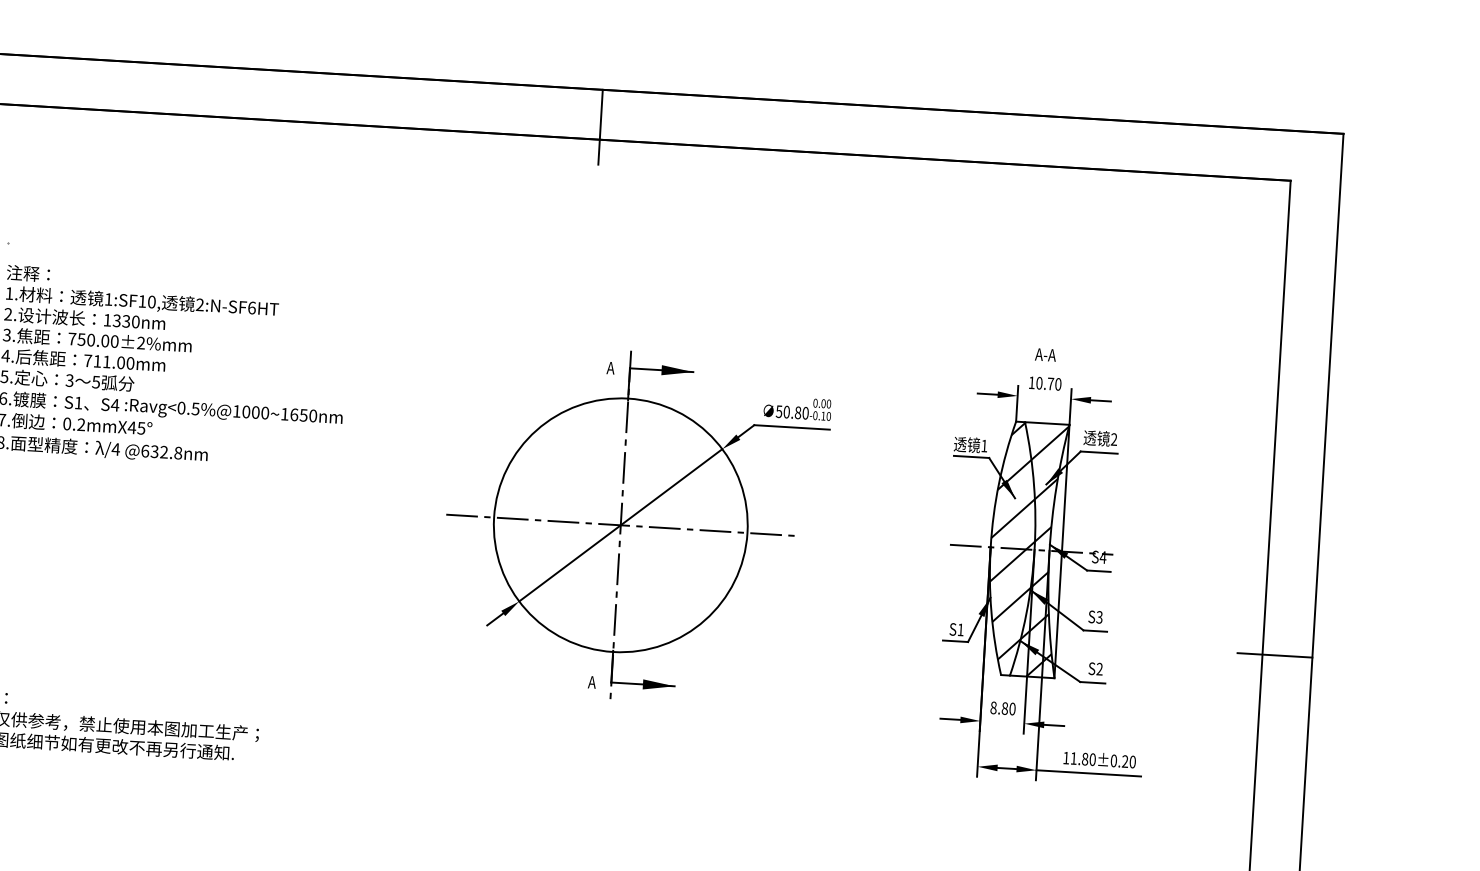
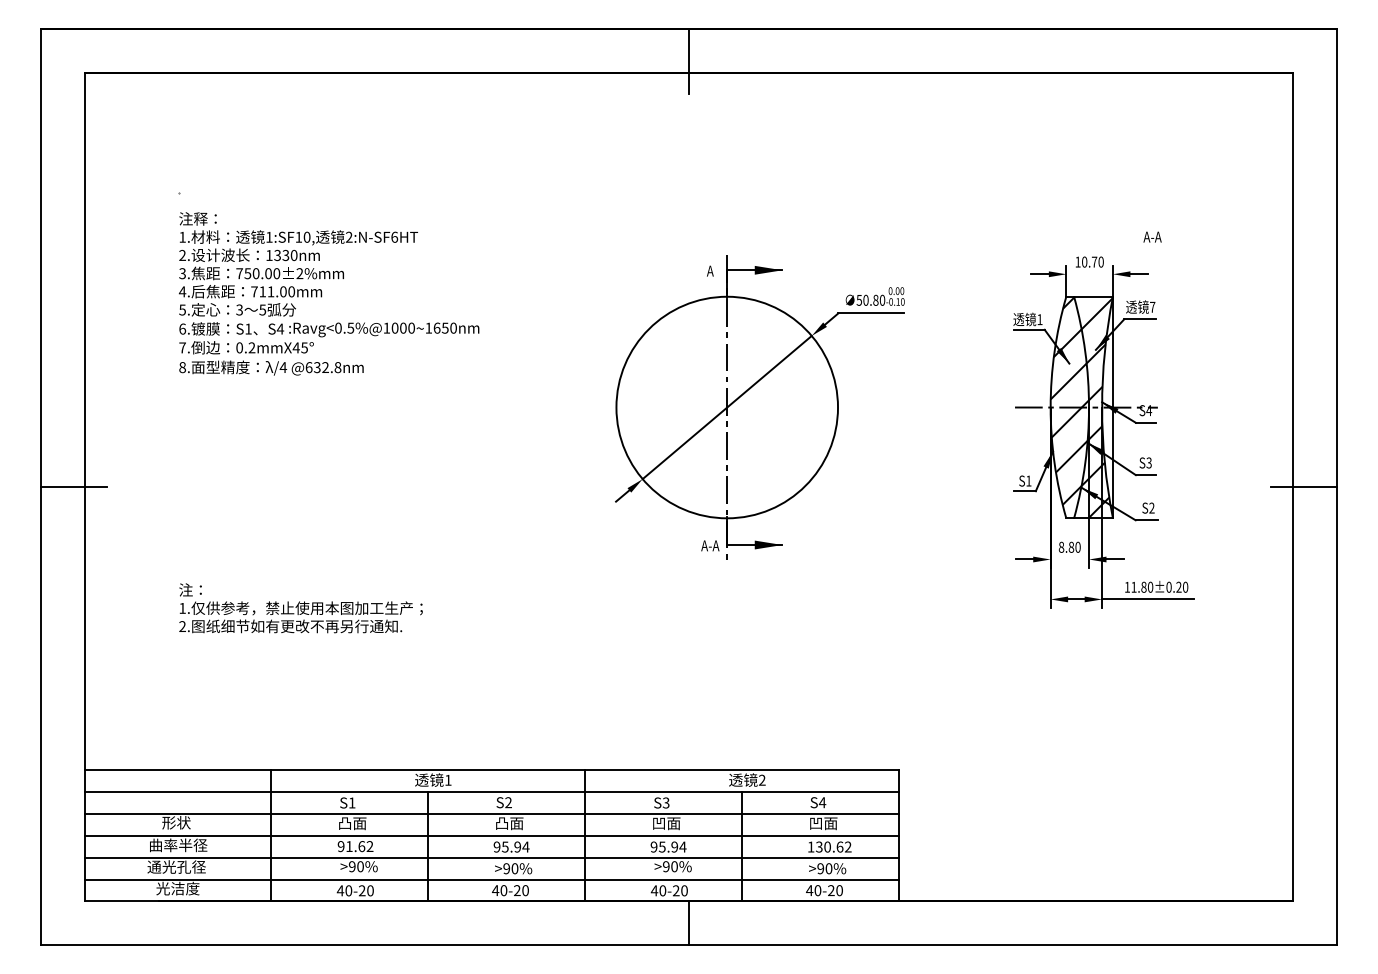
text: (1045, 354) -> (1152, 236), moved
text: (1114, 438) -> (1152, 306), 2 -> 7
line: (619, 525) -> (726, 407), removed
text: (592, 681) -> (710, 545), A -> A-A

